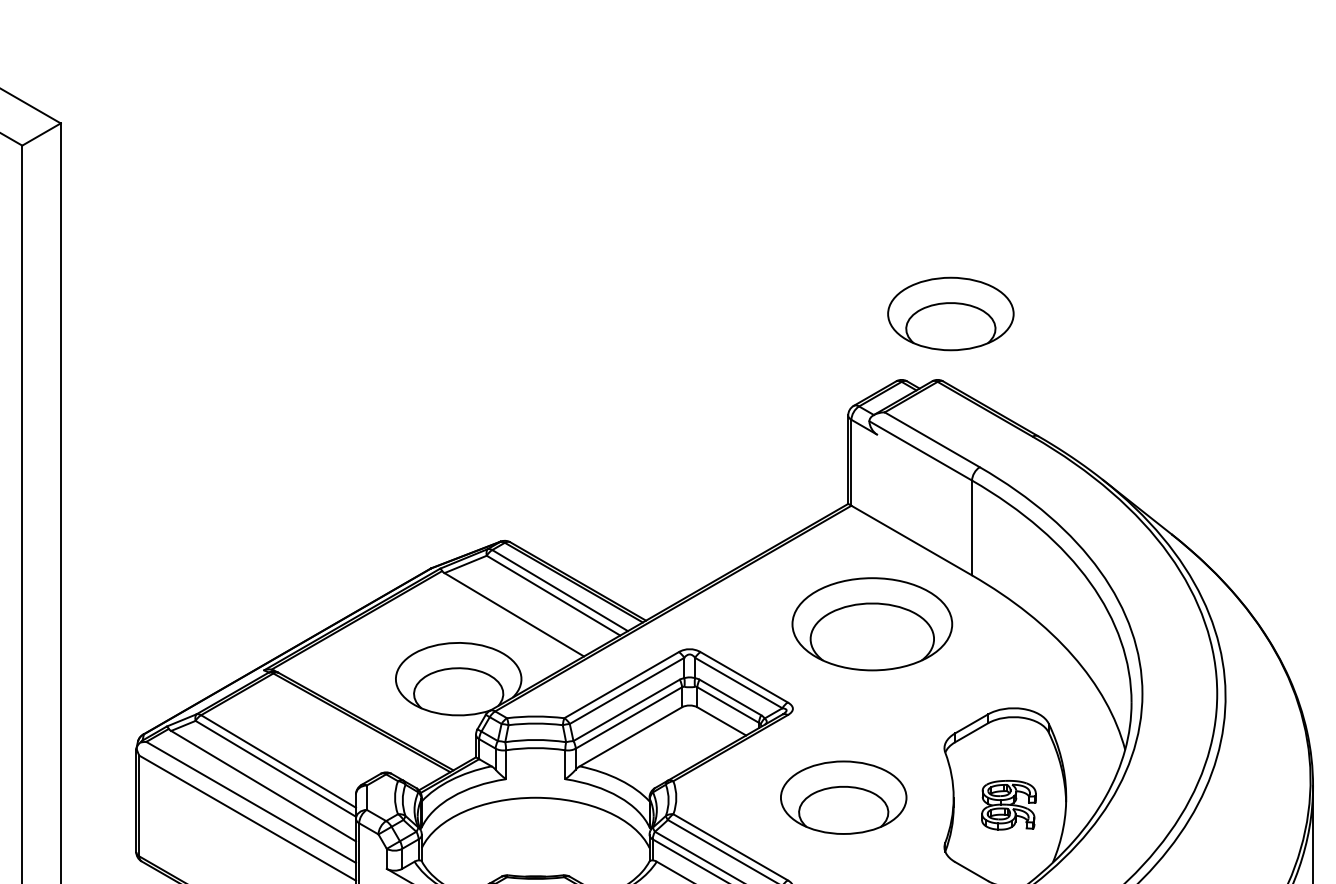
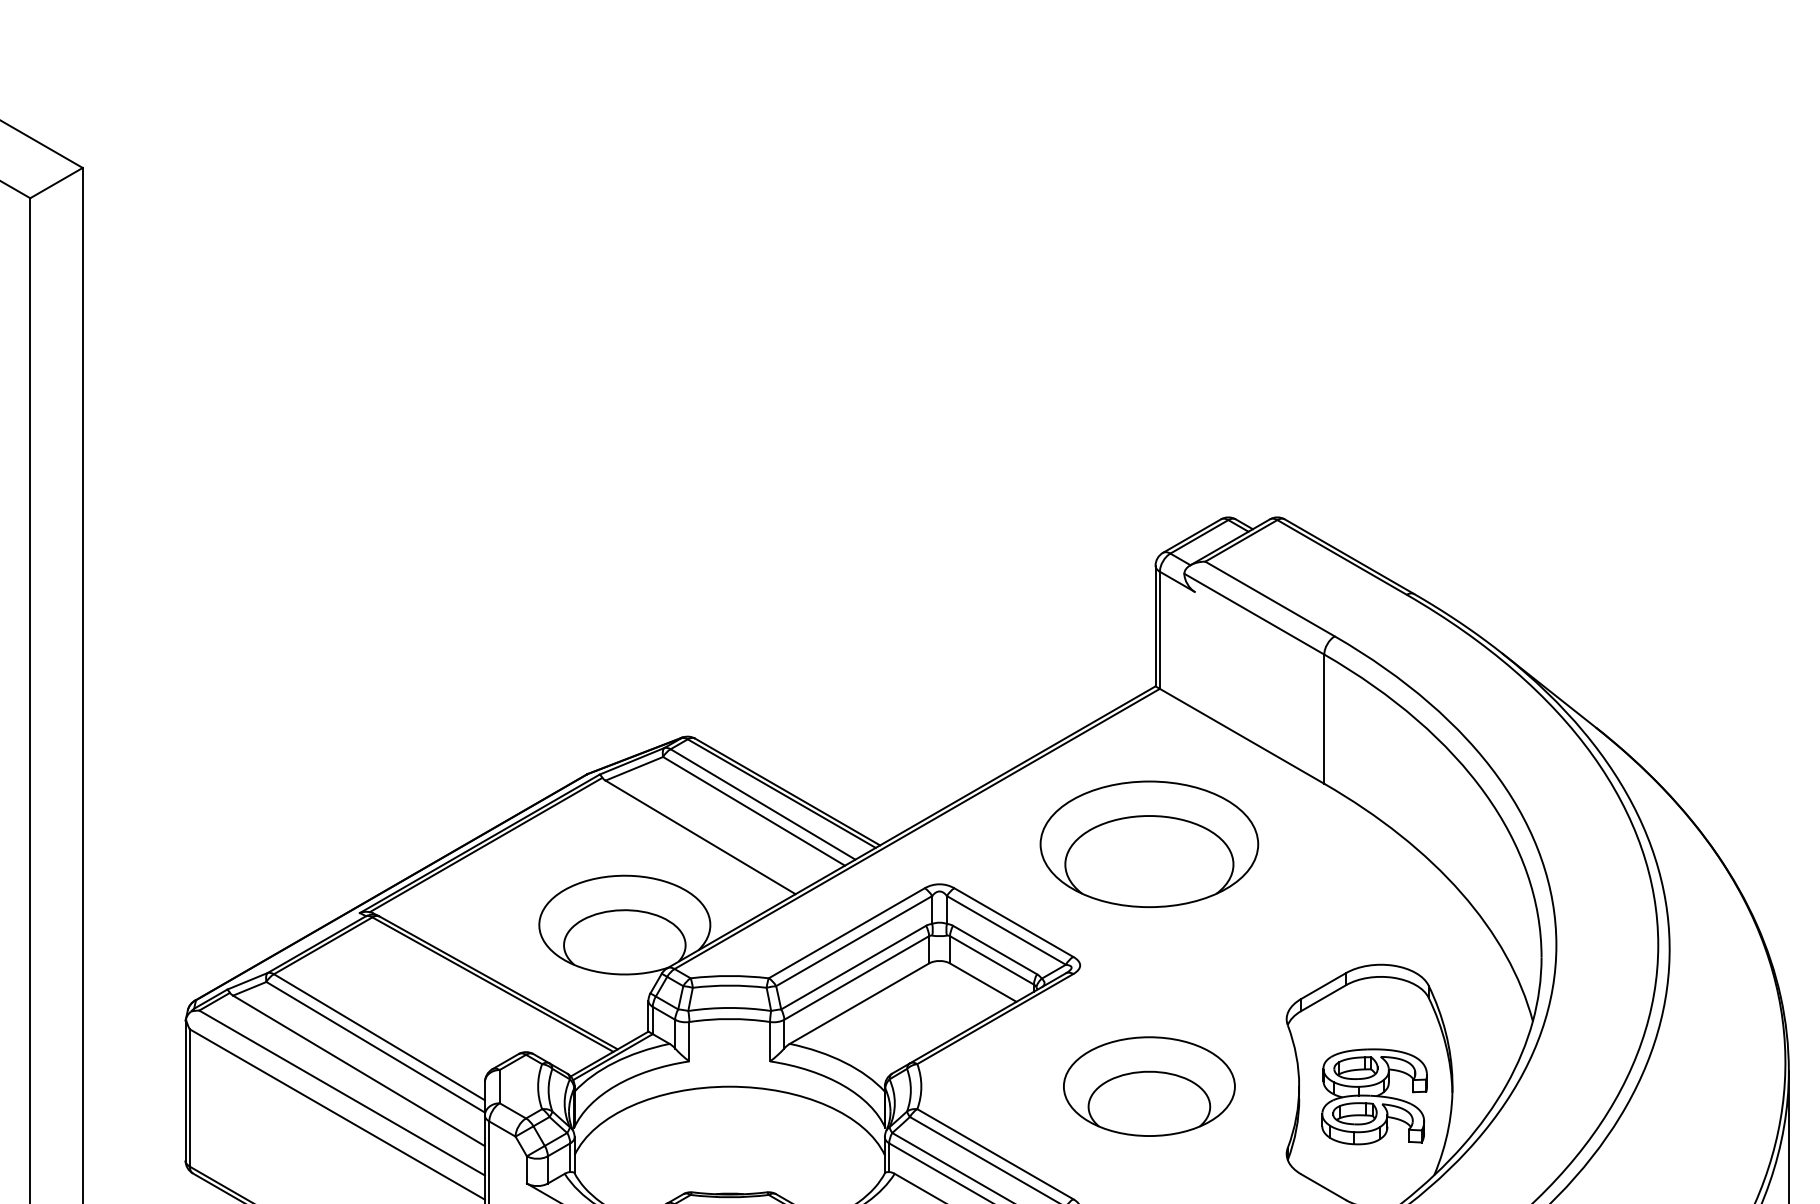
part: (950, 313) -> (1295, 427), removed
part: (872, 624) -> (1149, 844), moved
part: (1008, 804) -> (1374, 1096), size x1.43

